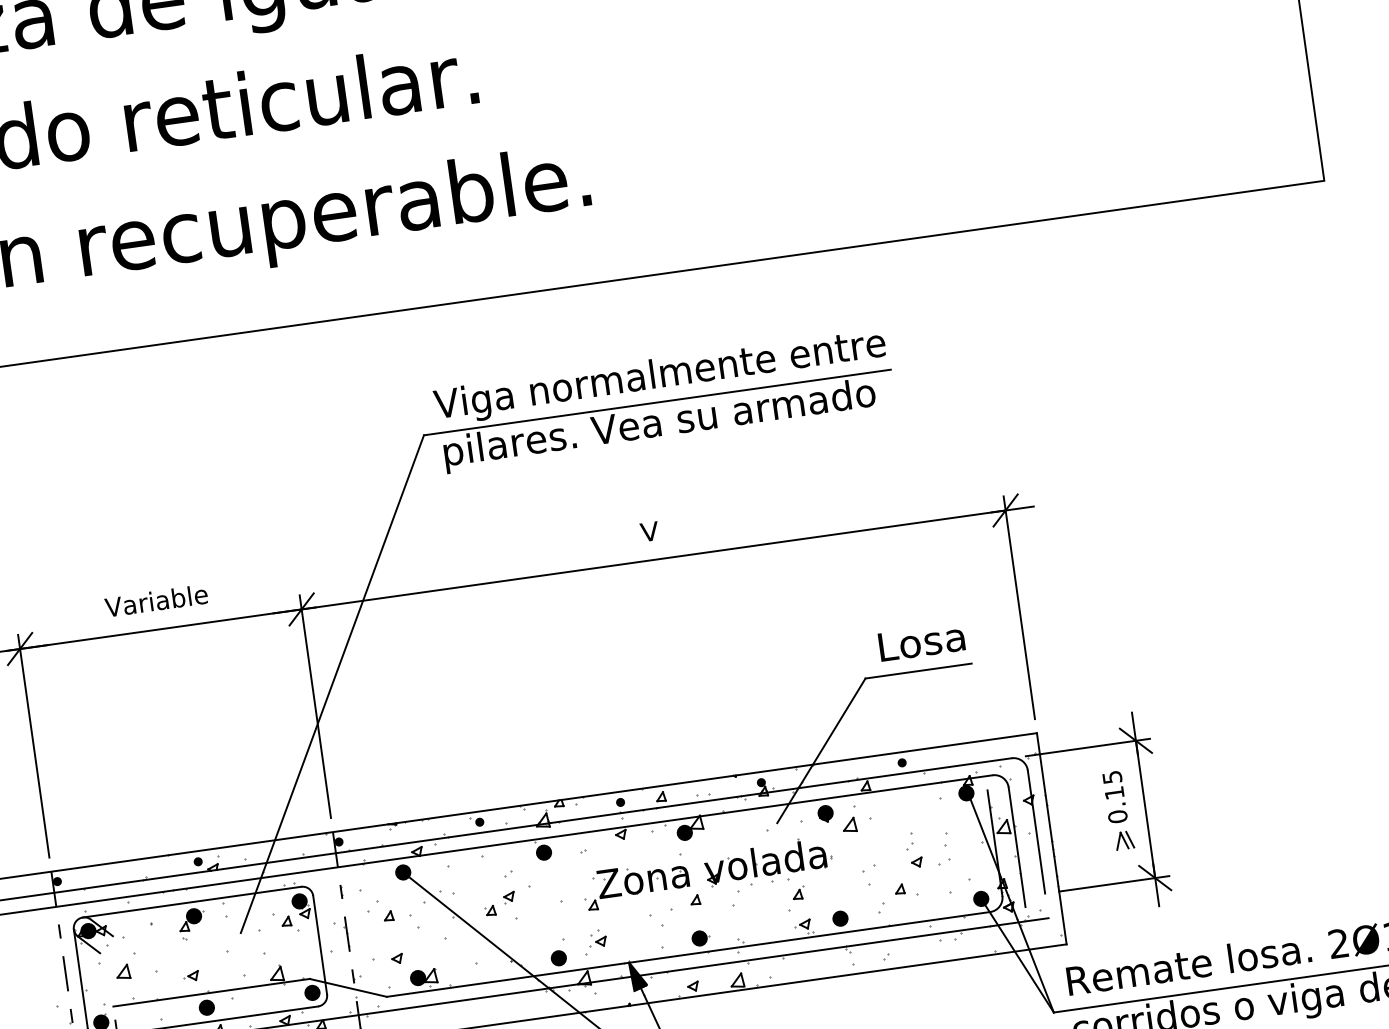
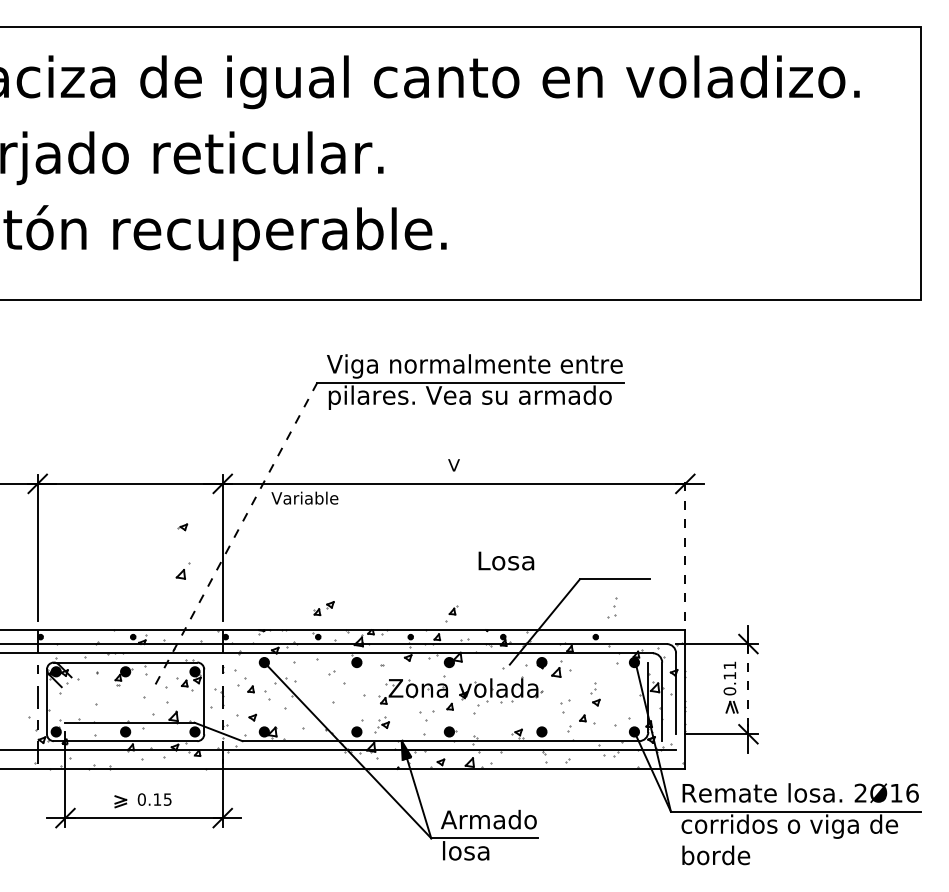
text: (155, 599) -> (304, 497), moved
line: (1019, 607) -> (685, 547), solid -> dashed
text: (921, 641) -> (506, 560), moved
line: (331, 683) -> (235, 534), solid -> dashed
text: (1111, 777) -> (729, 665), 0.15 -> 0.11
line: (1145, 809) -> (748, 689), solid -> dashed
part: (943, 847) -> (612, 607), moved
part: (796, 897) -> (451, 613), moved
part: (499, 903) -> (323, 608), moved
part: (124, 965) -> (182, 570), moved
part: (191, 976) -> (182, 527), moved

